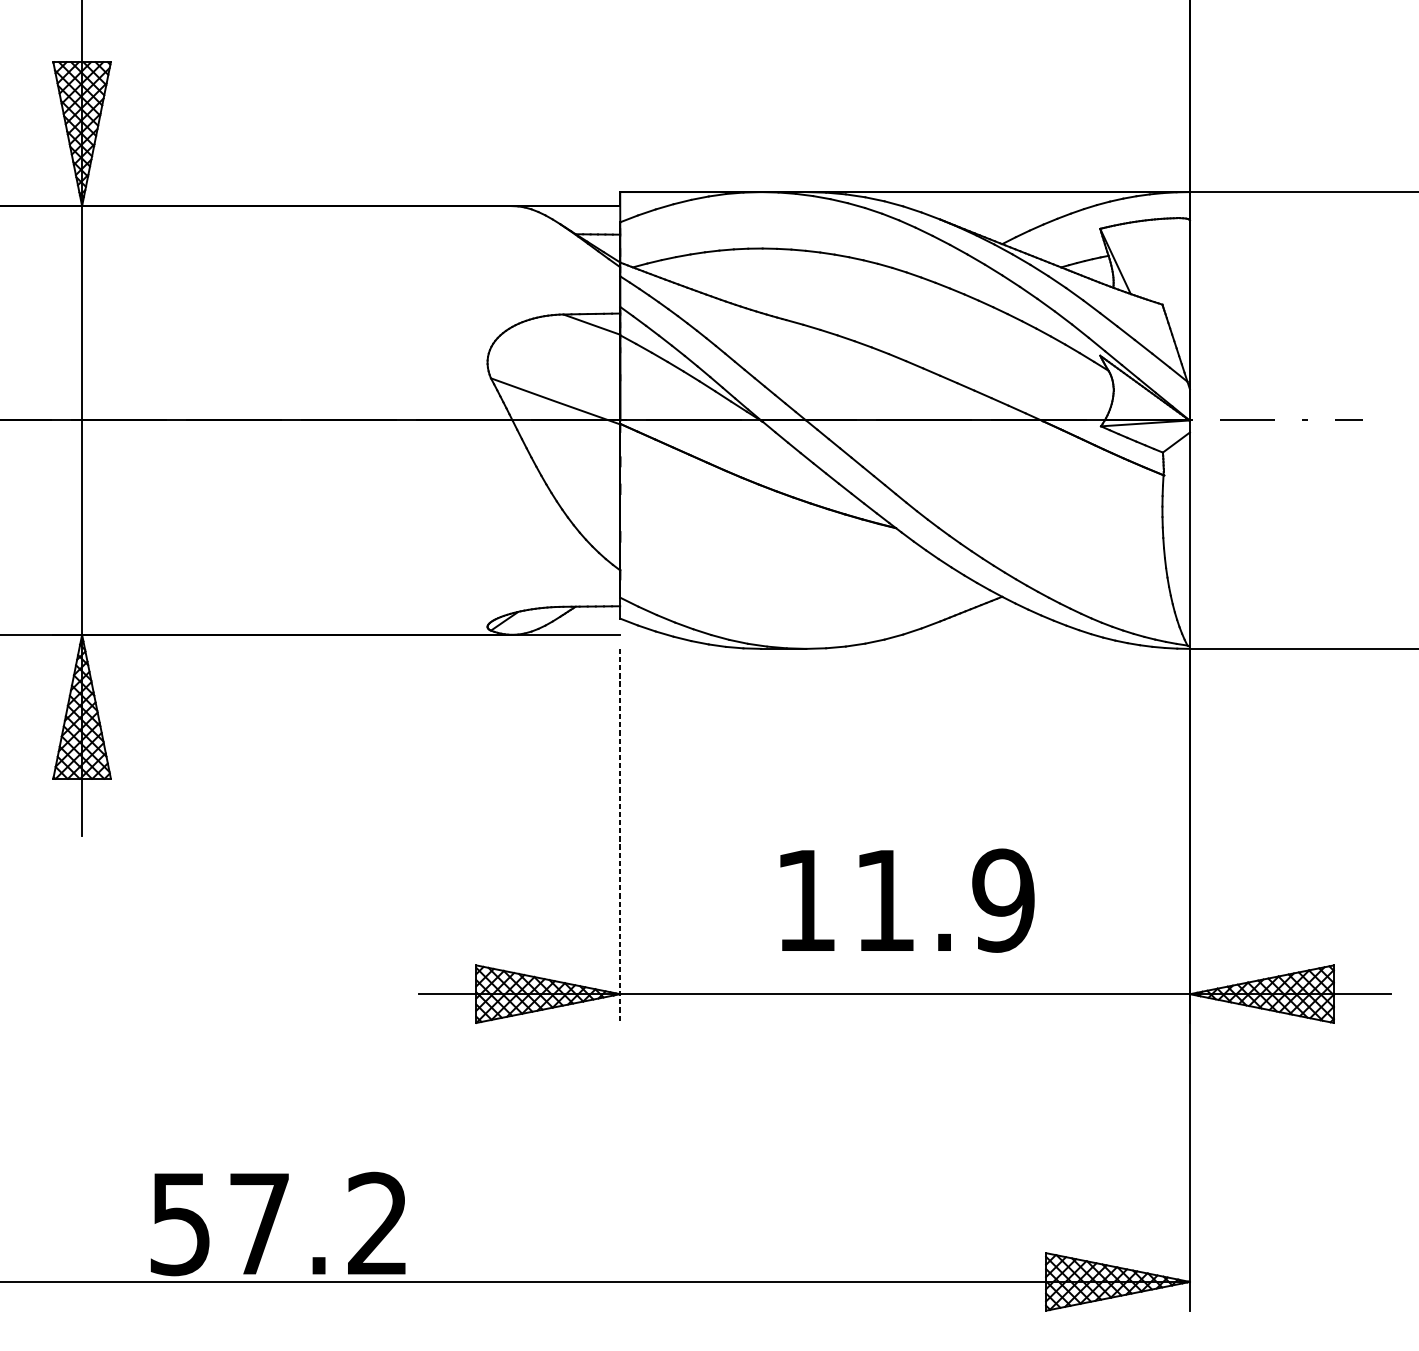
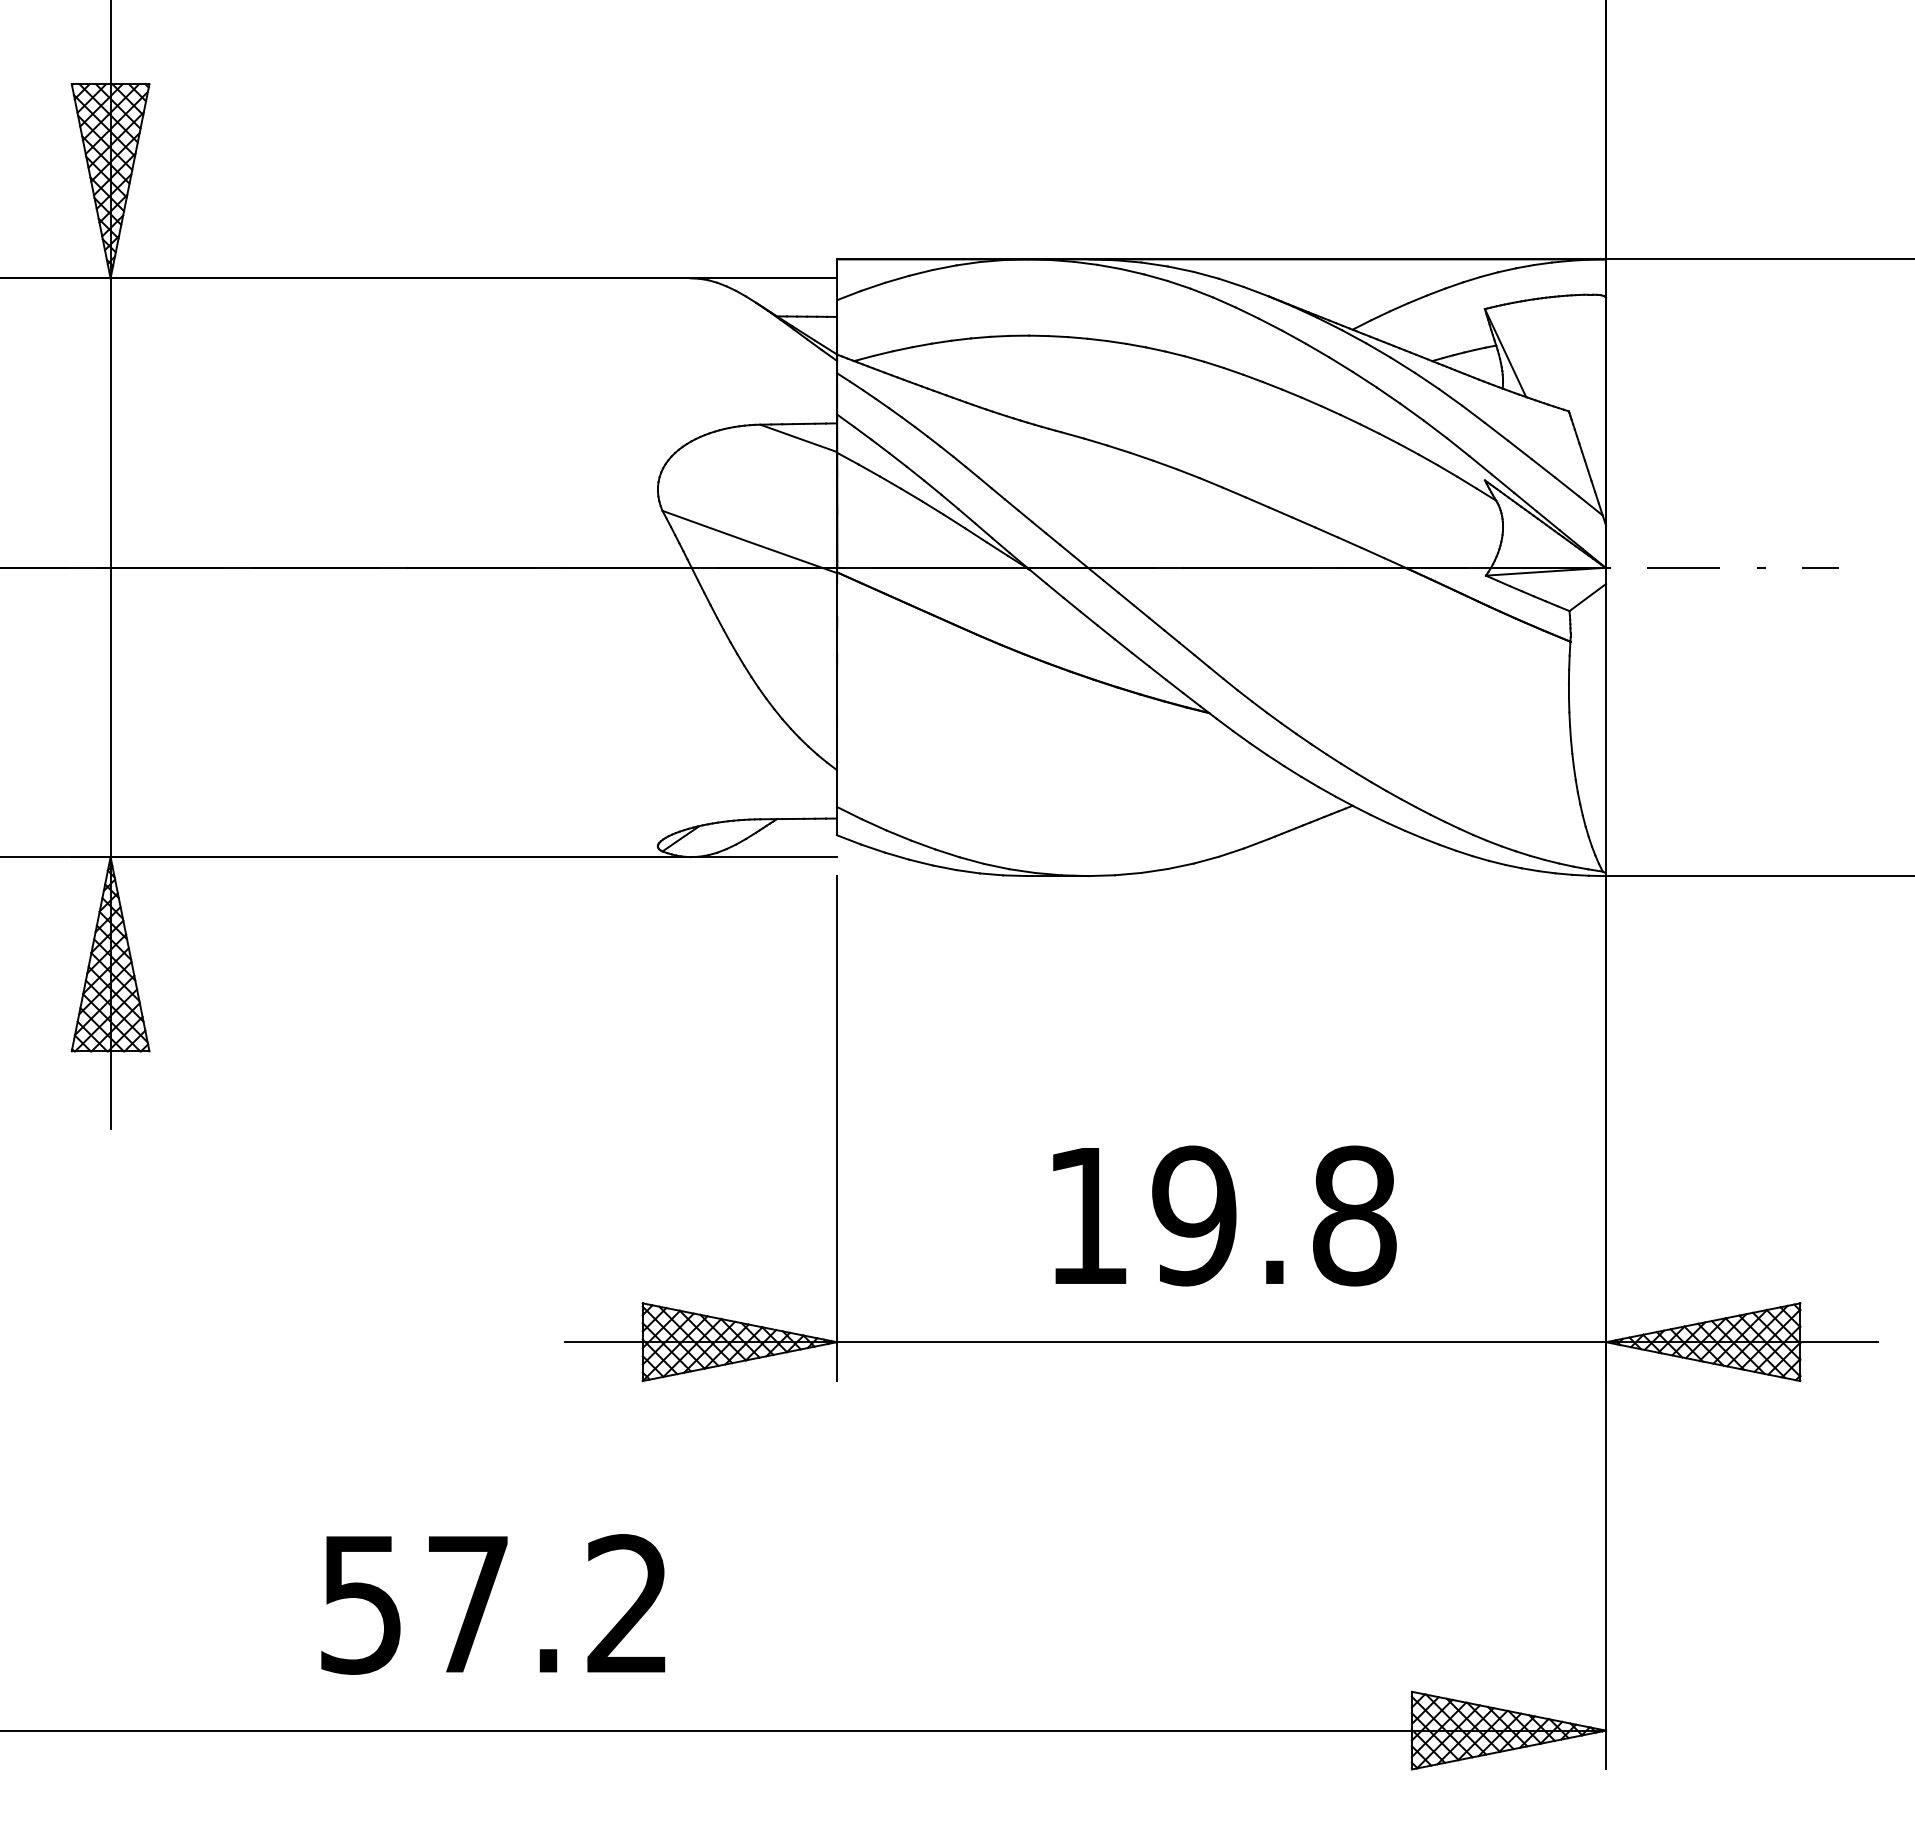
line: (619, 836) -> (836, 1129), dashed -> solid
text: (944, 900) -> (1274, 1215), 11.9 -> 19.8
text: (278, 1224) -> (493, 1604), moved

